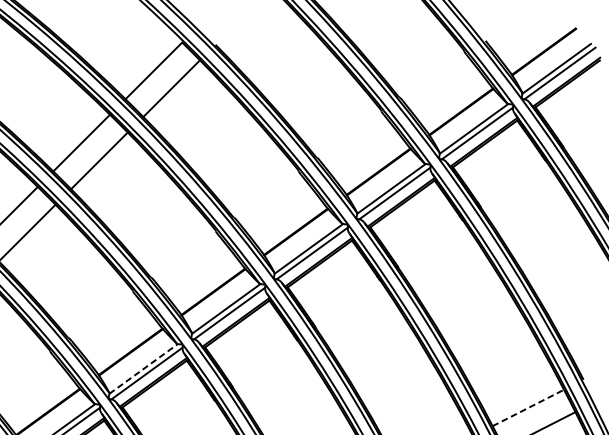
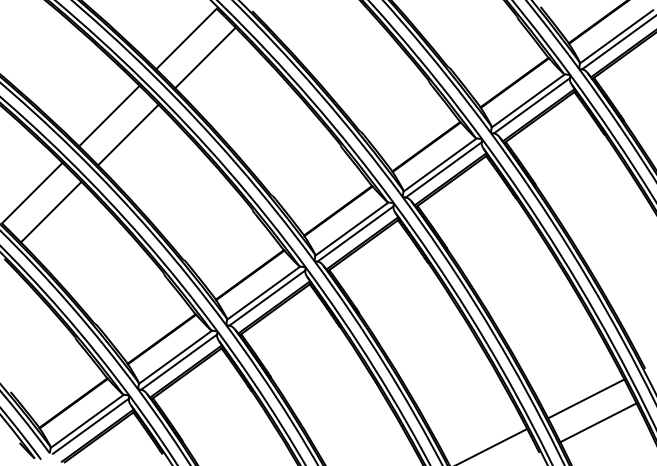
line: (143, 368) -> (175, 356), dashed -> solid
line: (528, 407) -> (586, 398), dashed -> solid

